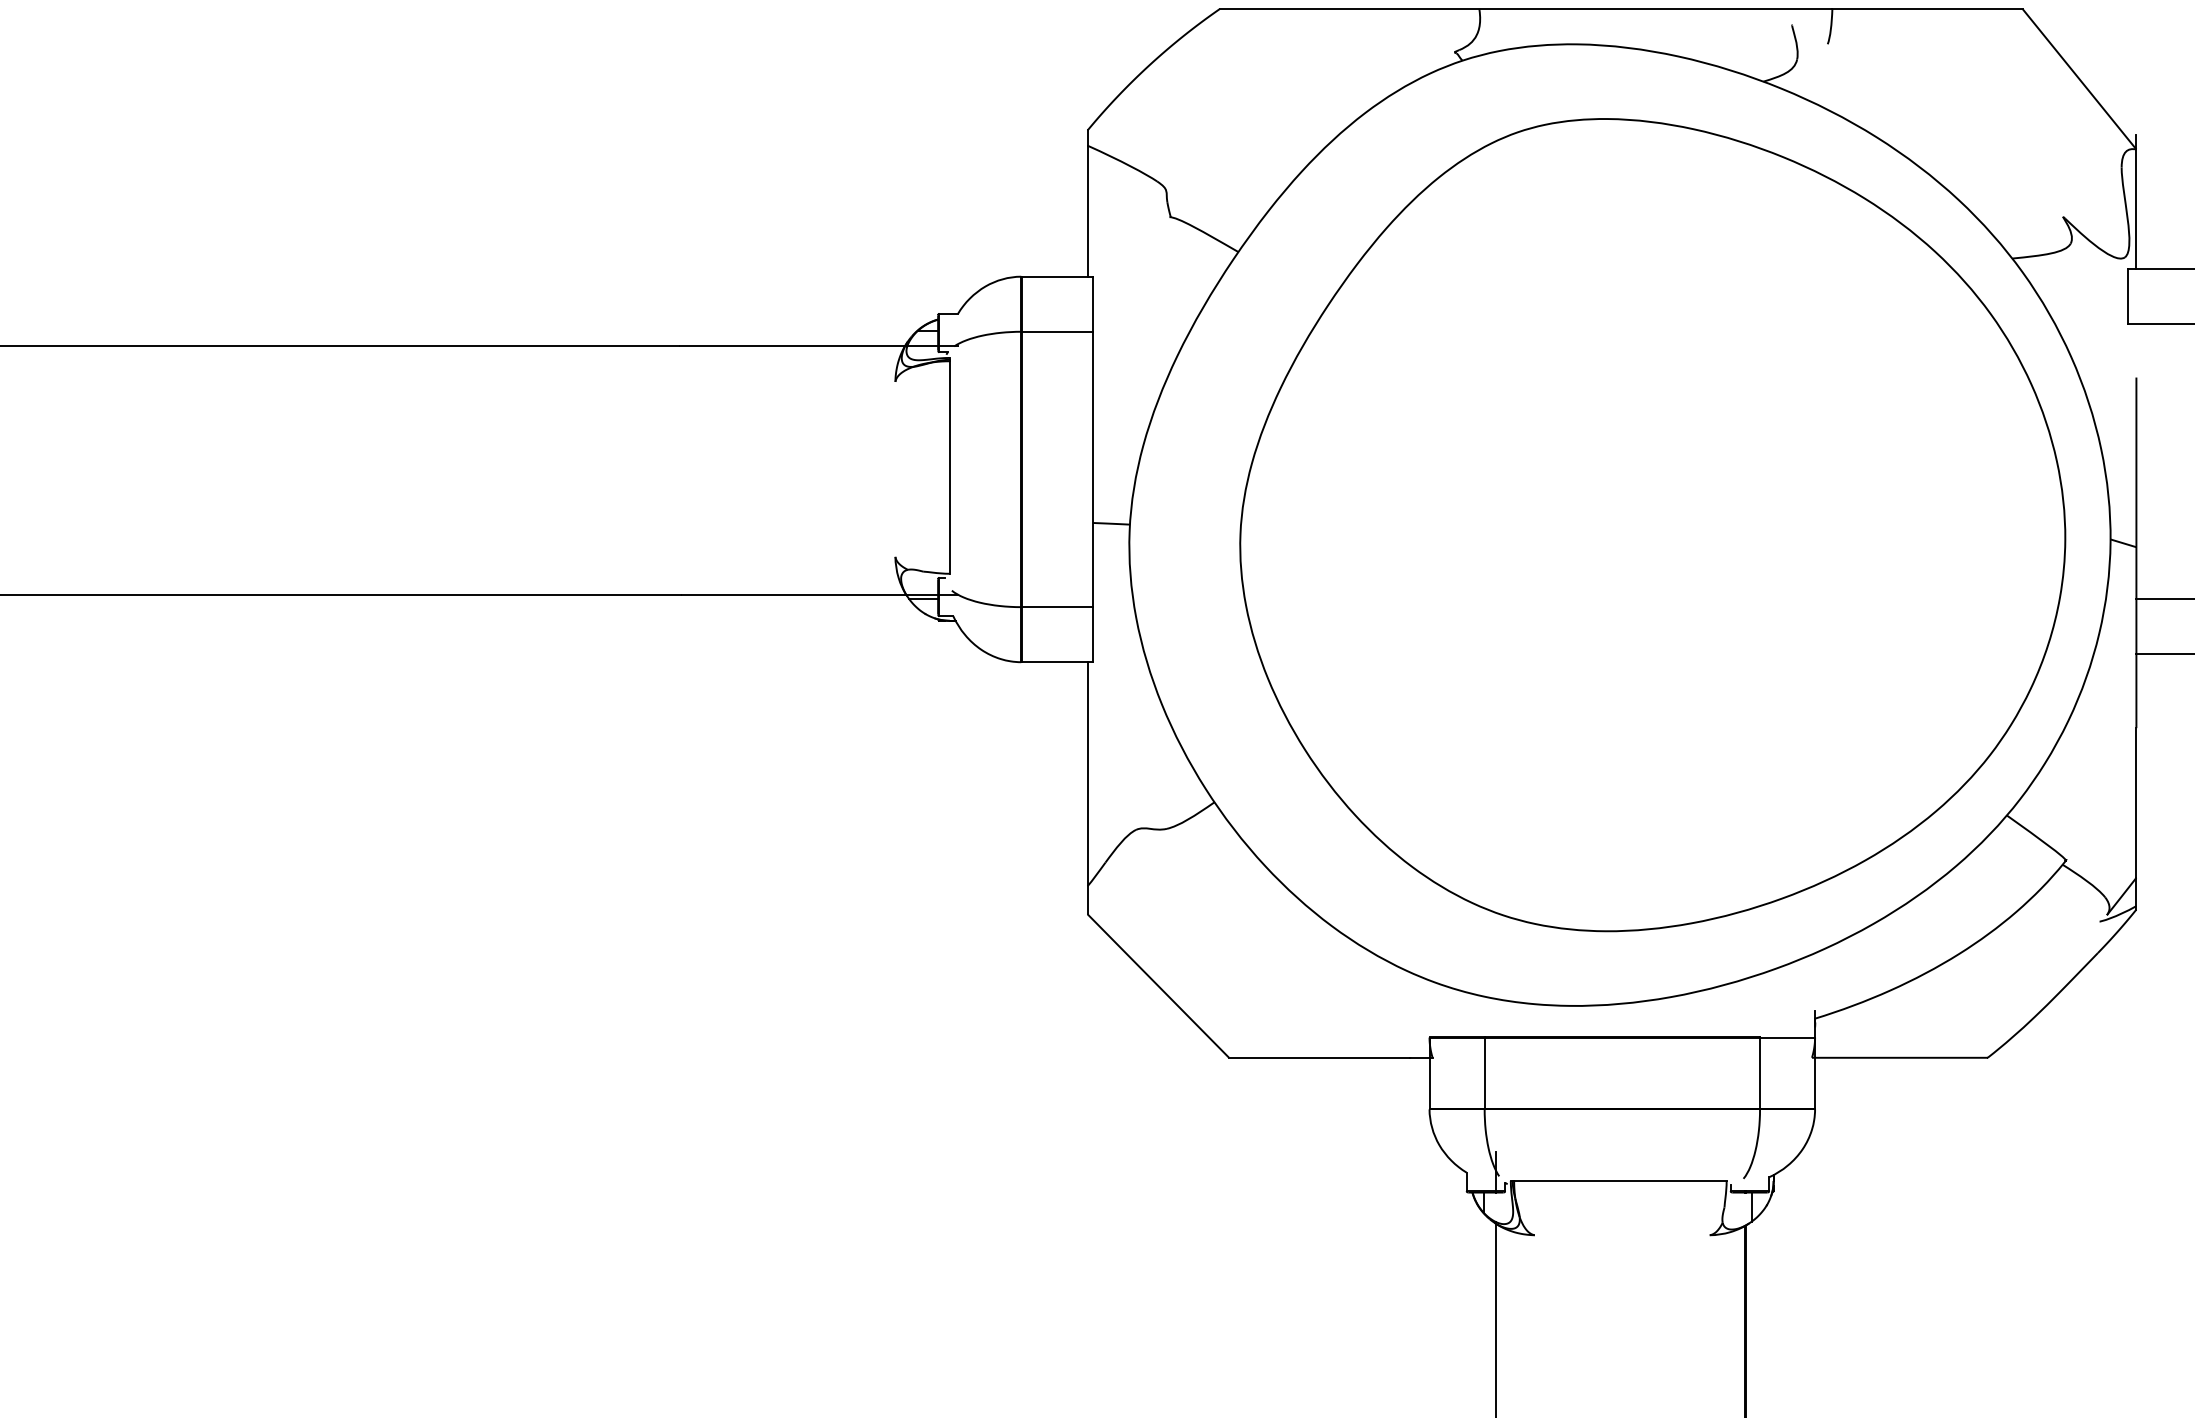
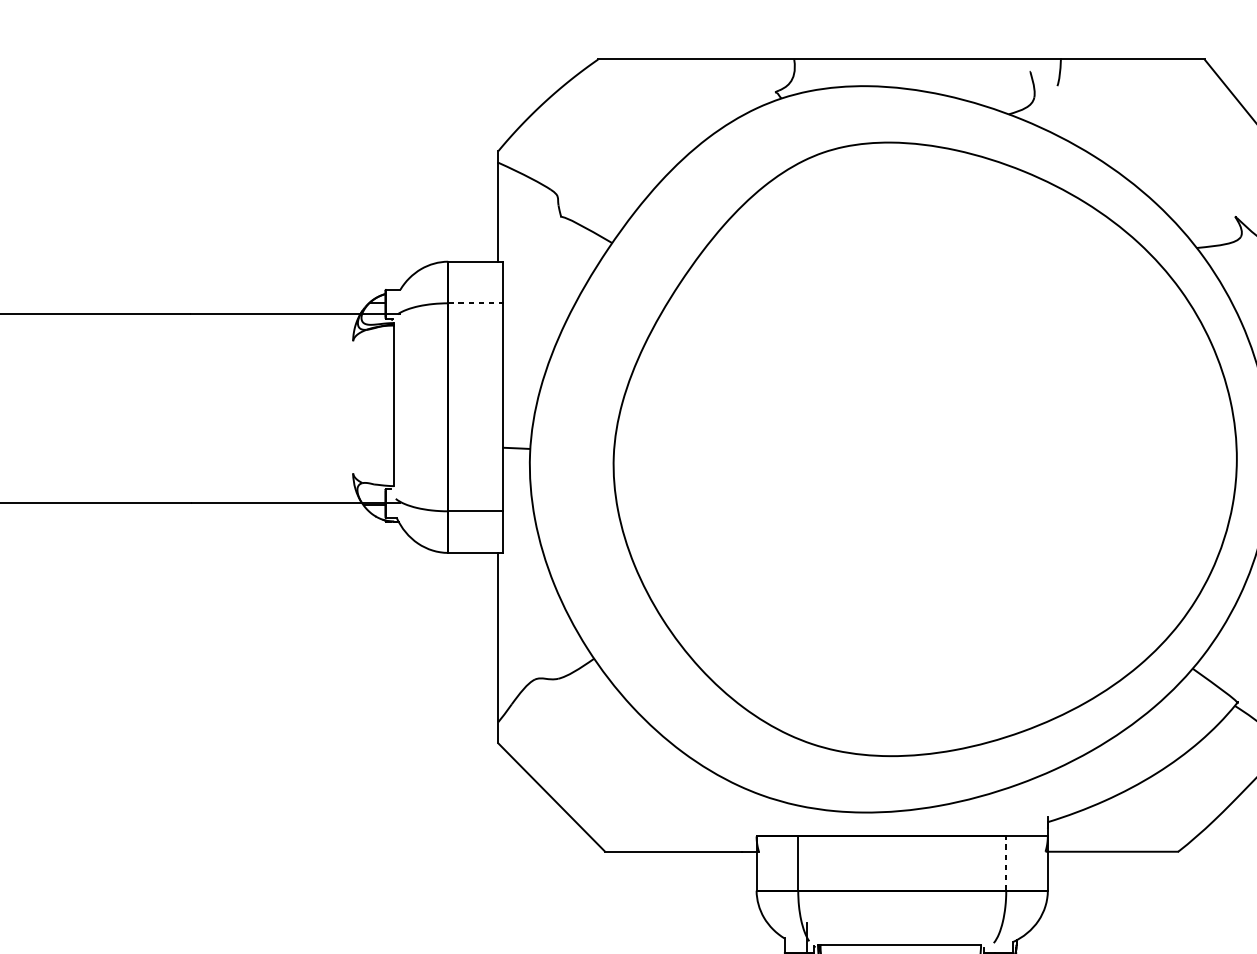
line: (1057, 331) -> (475, 303), solid -> dashed
line: (1760, 1073) -> (1006, 863), solid -> dashed

